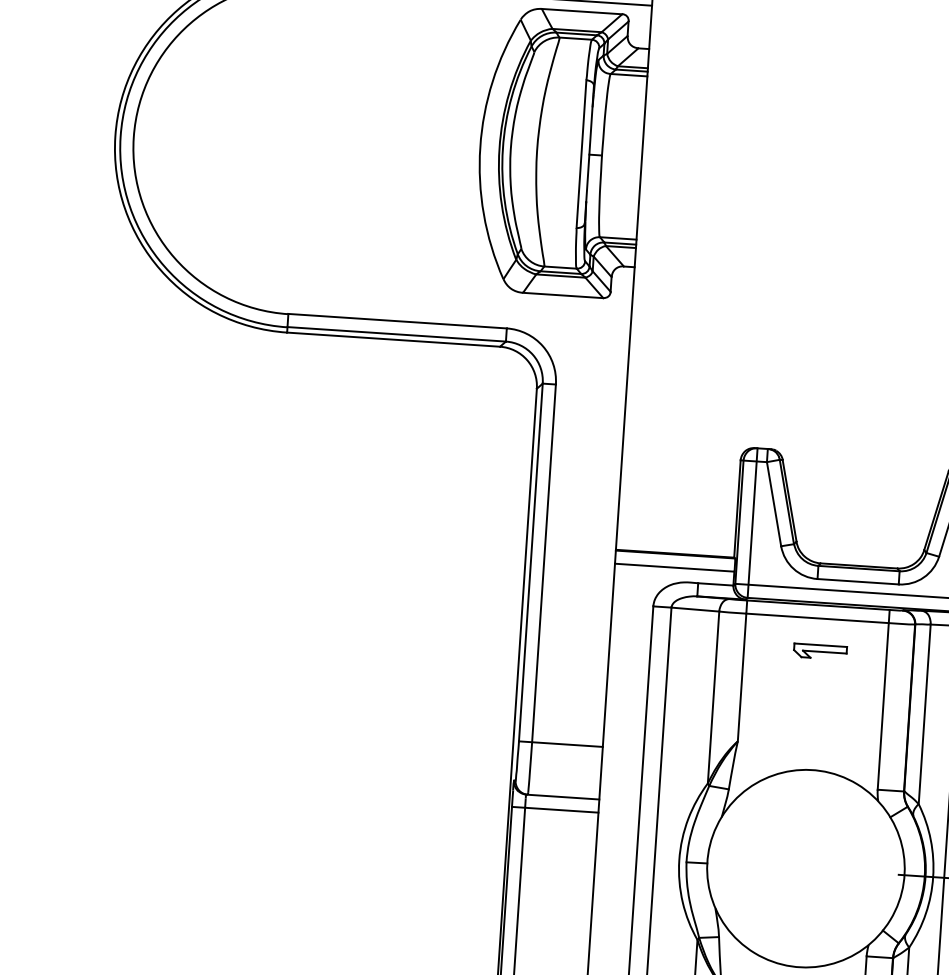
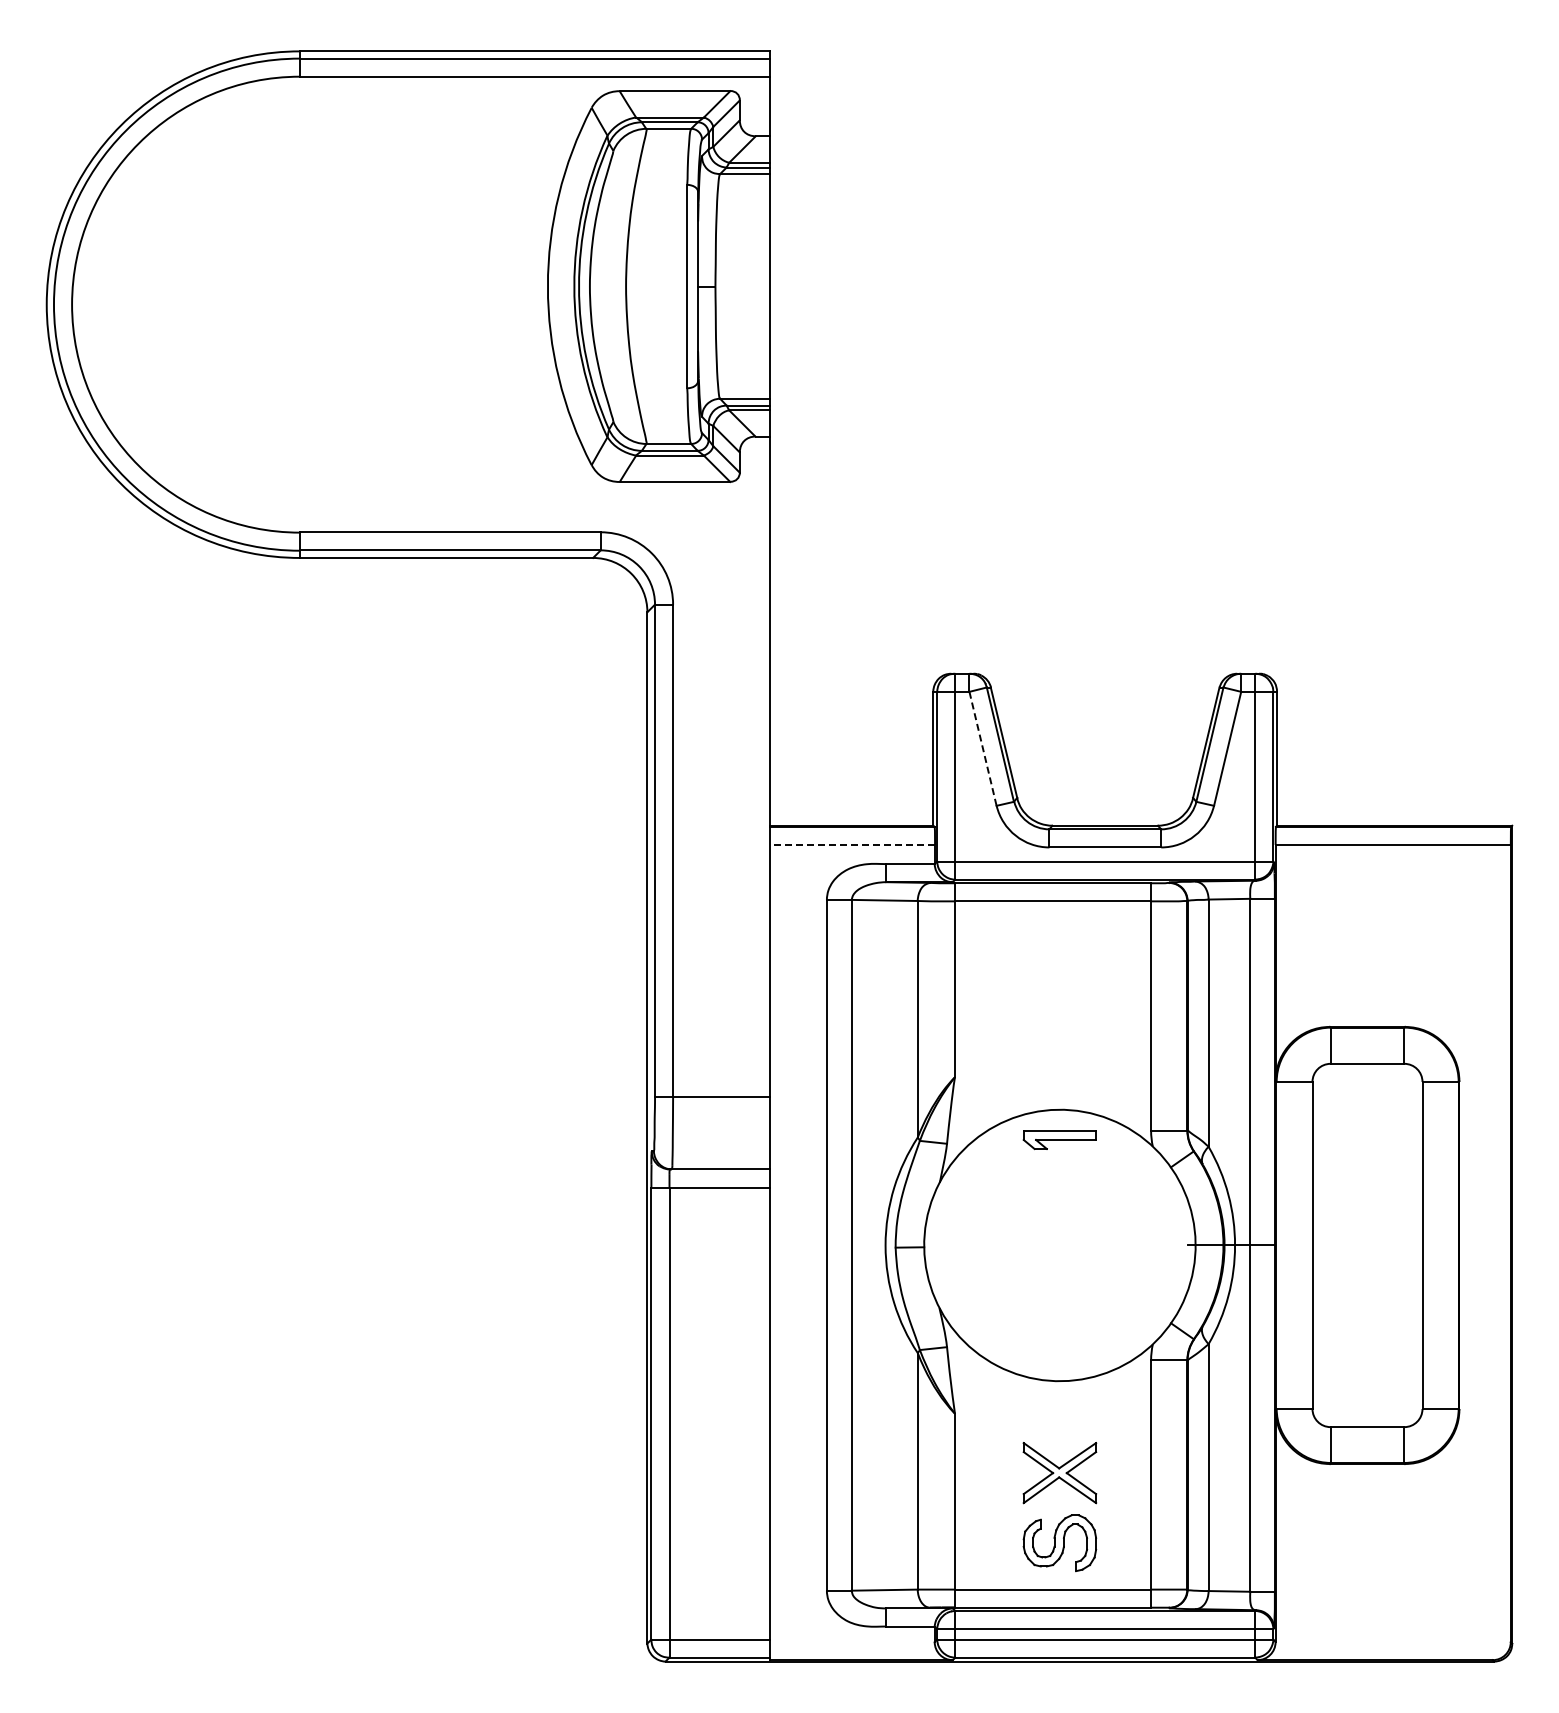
line: (774, 503) -> (983, 748), solid -> dashed
line: (674, 567) -> (852, 844), solid -> dashed
part: (820, 652) -> (1059, 1140), moved

